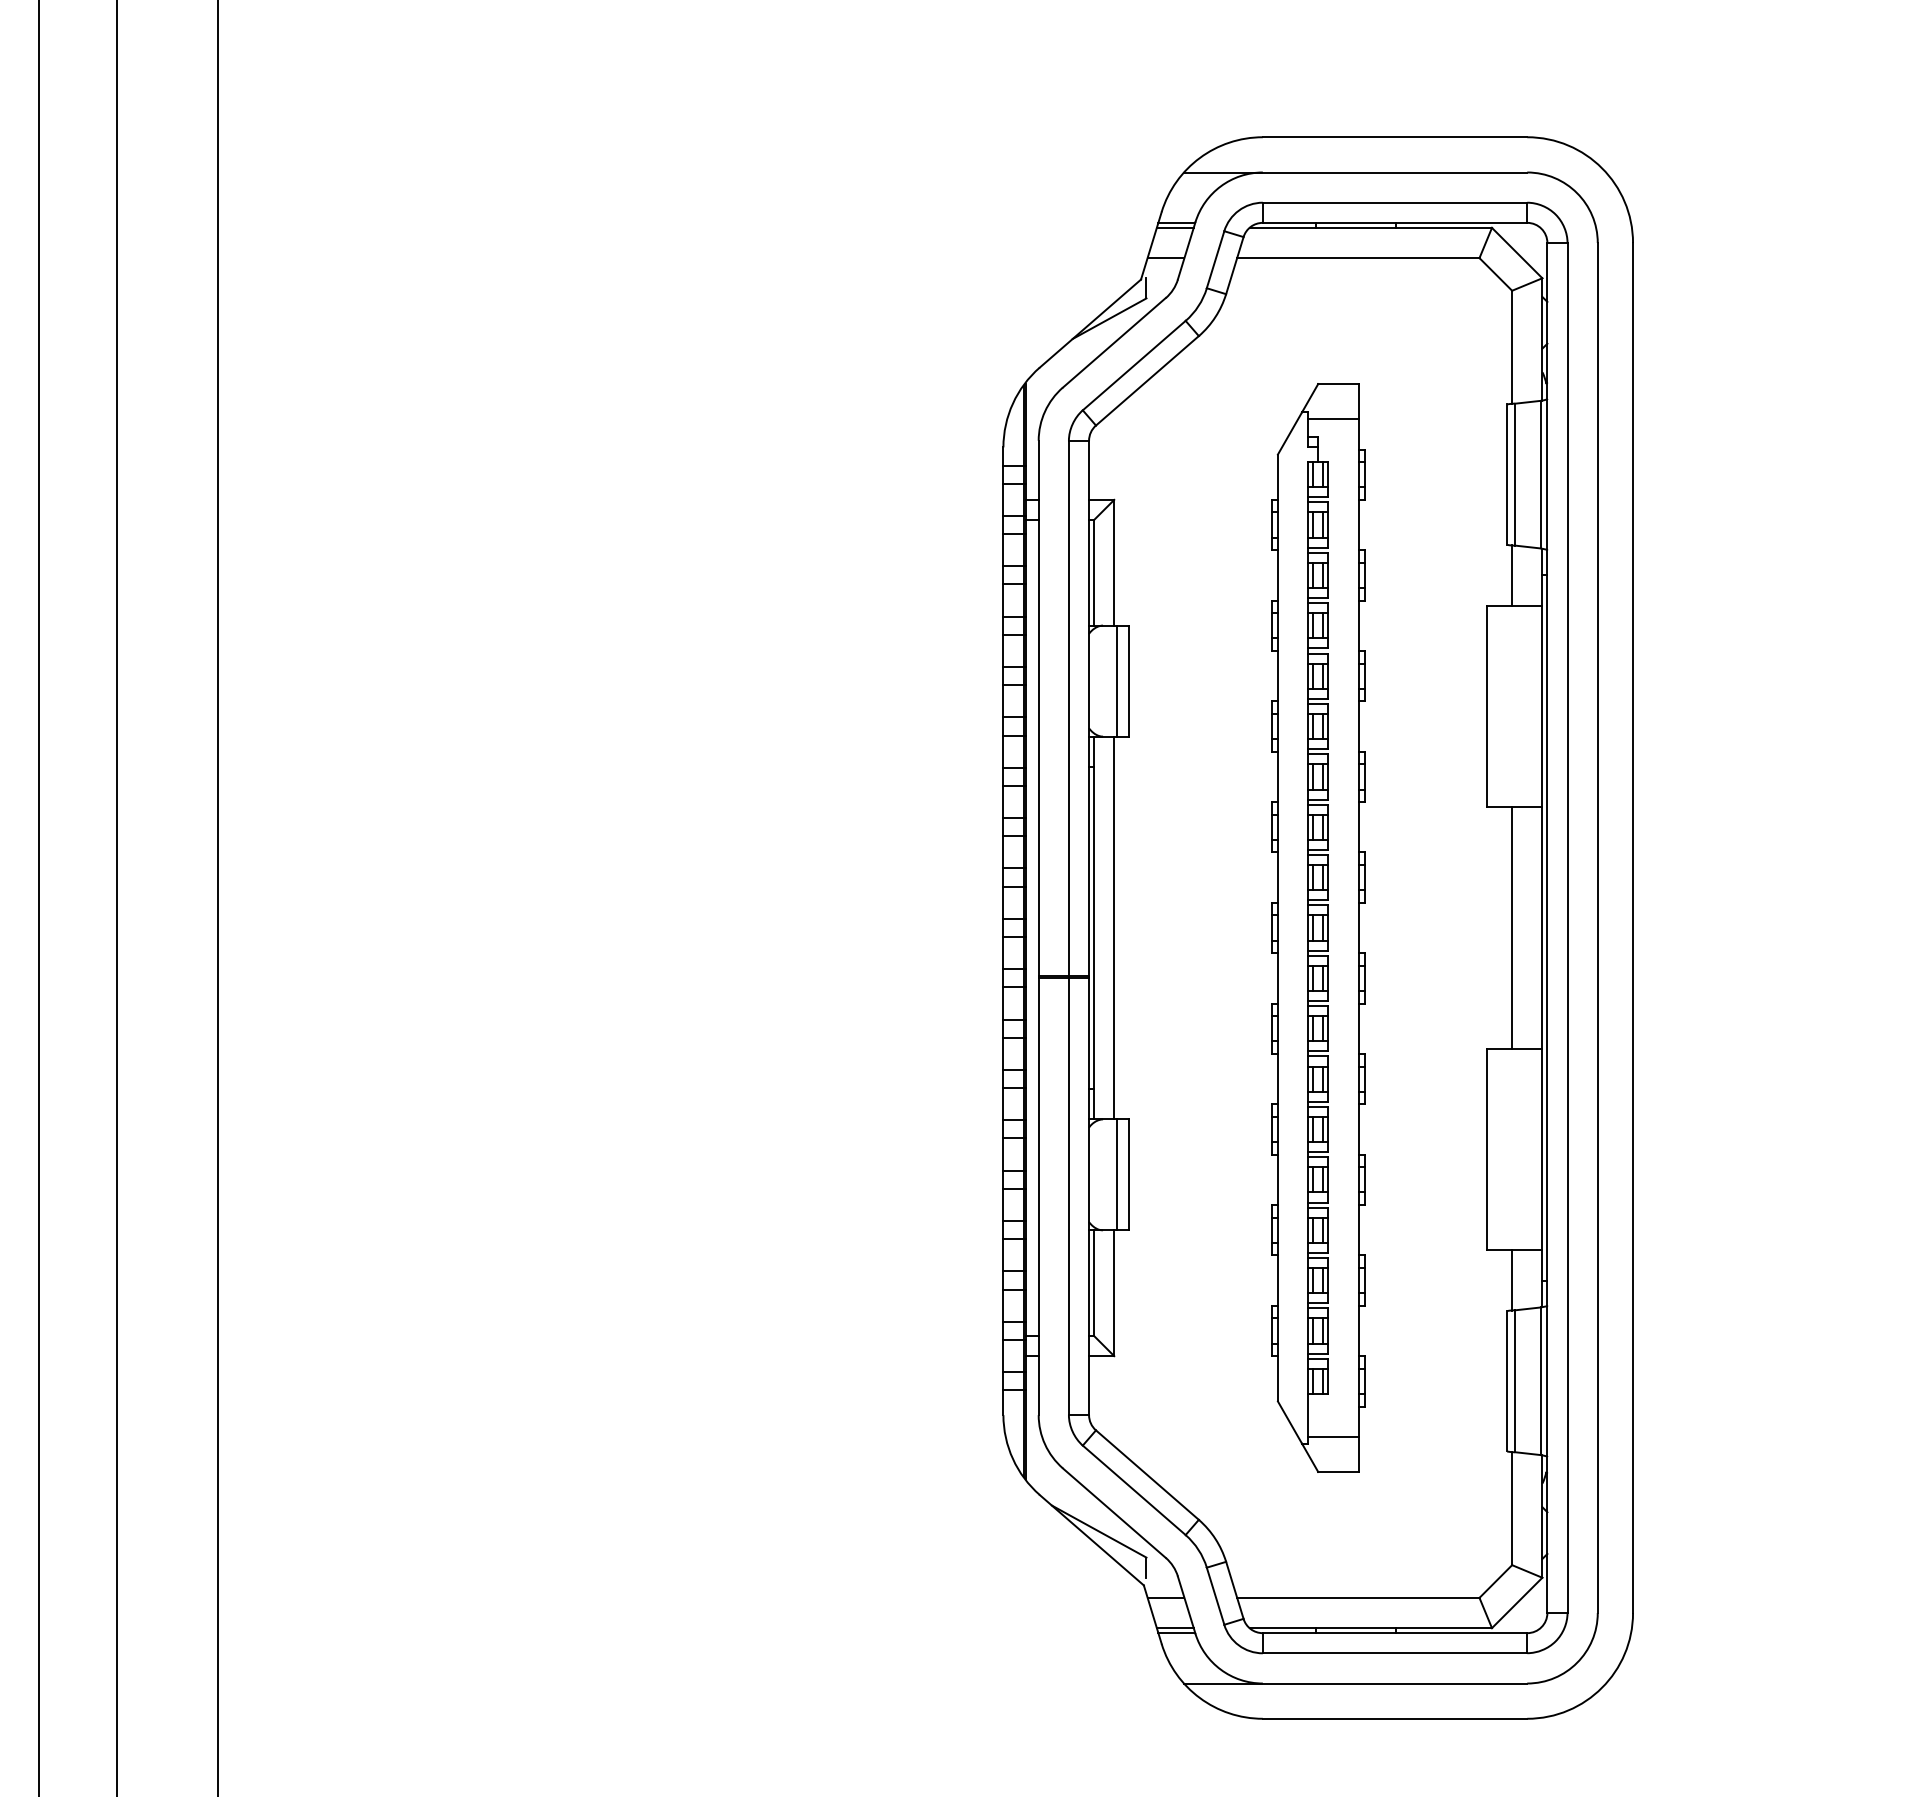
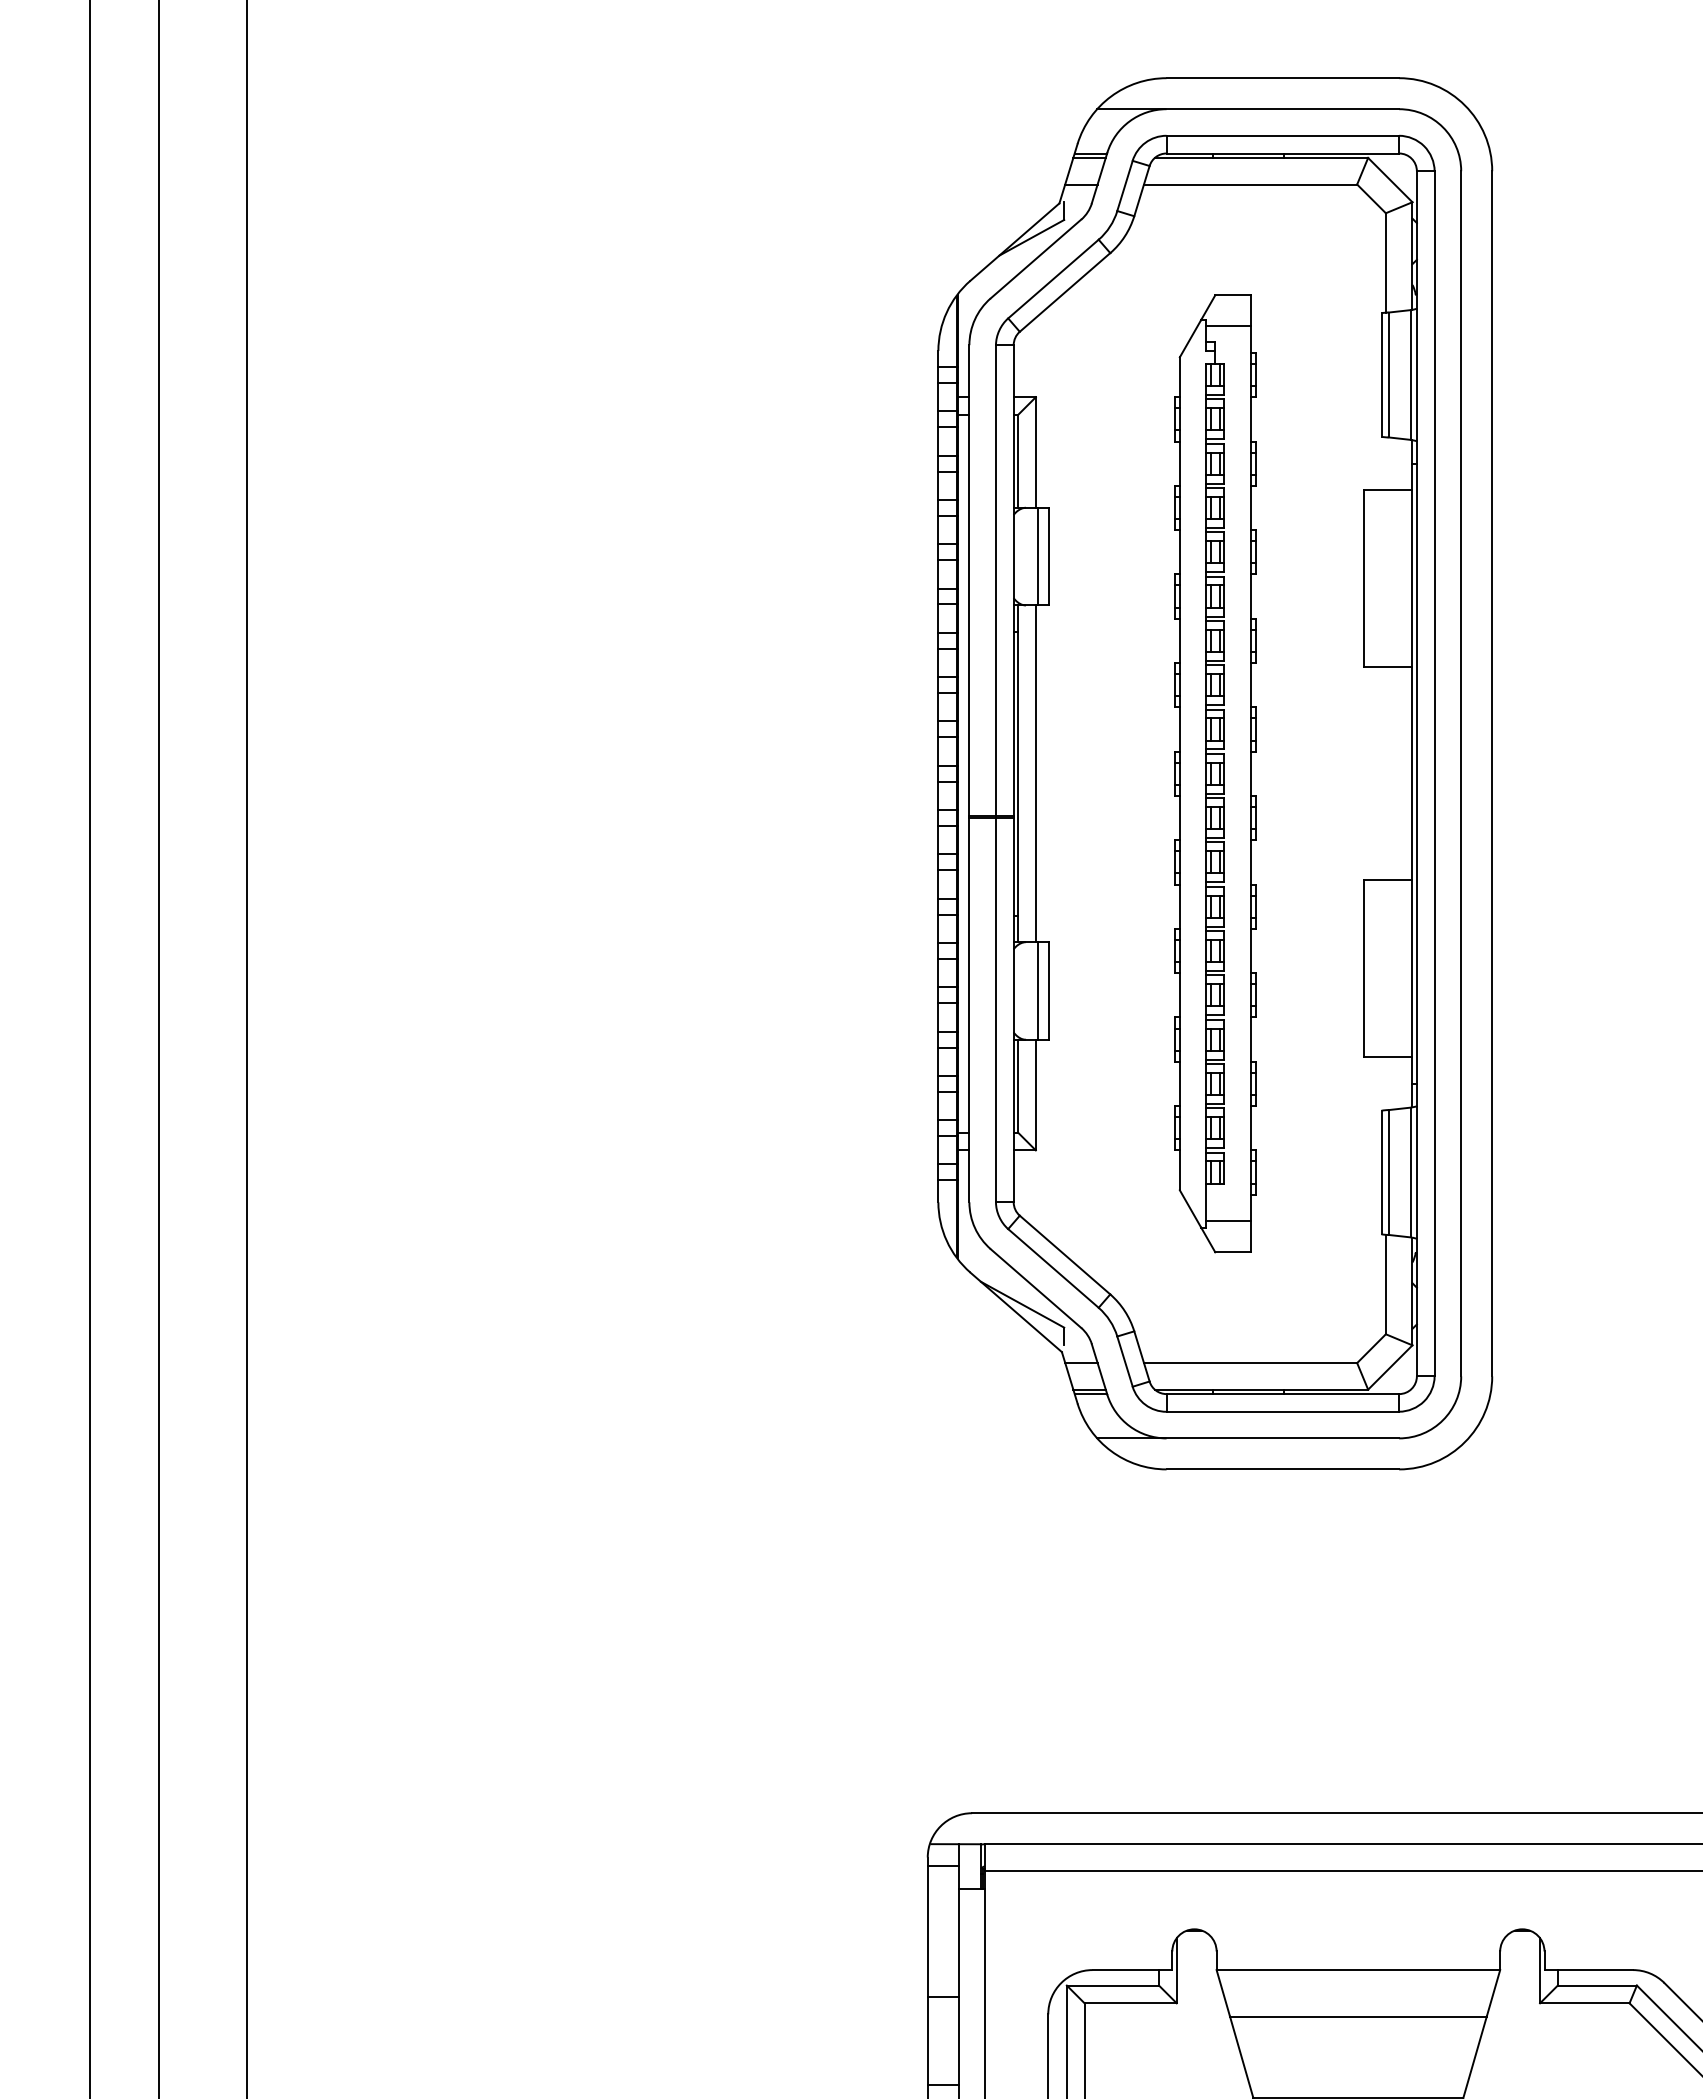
line: (1511, 575) -> (1385, 463), removed
line: (1511, 927) -> (1385, 773), removed
line: (1511, 1280) -> (1385, 1083), removed

